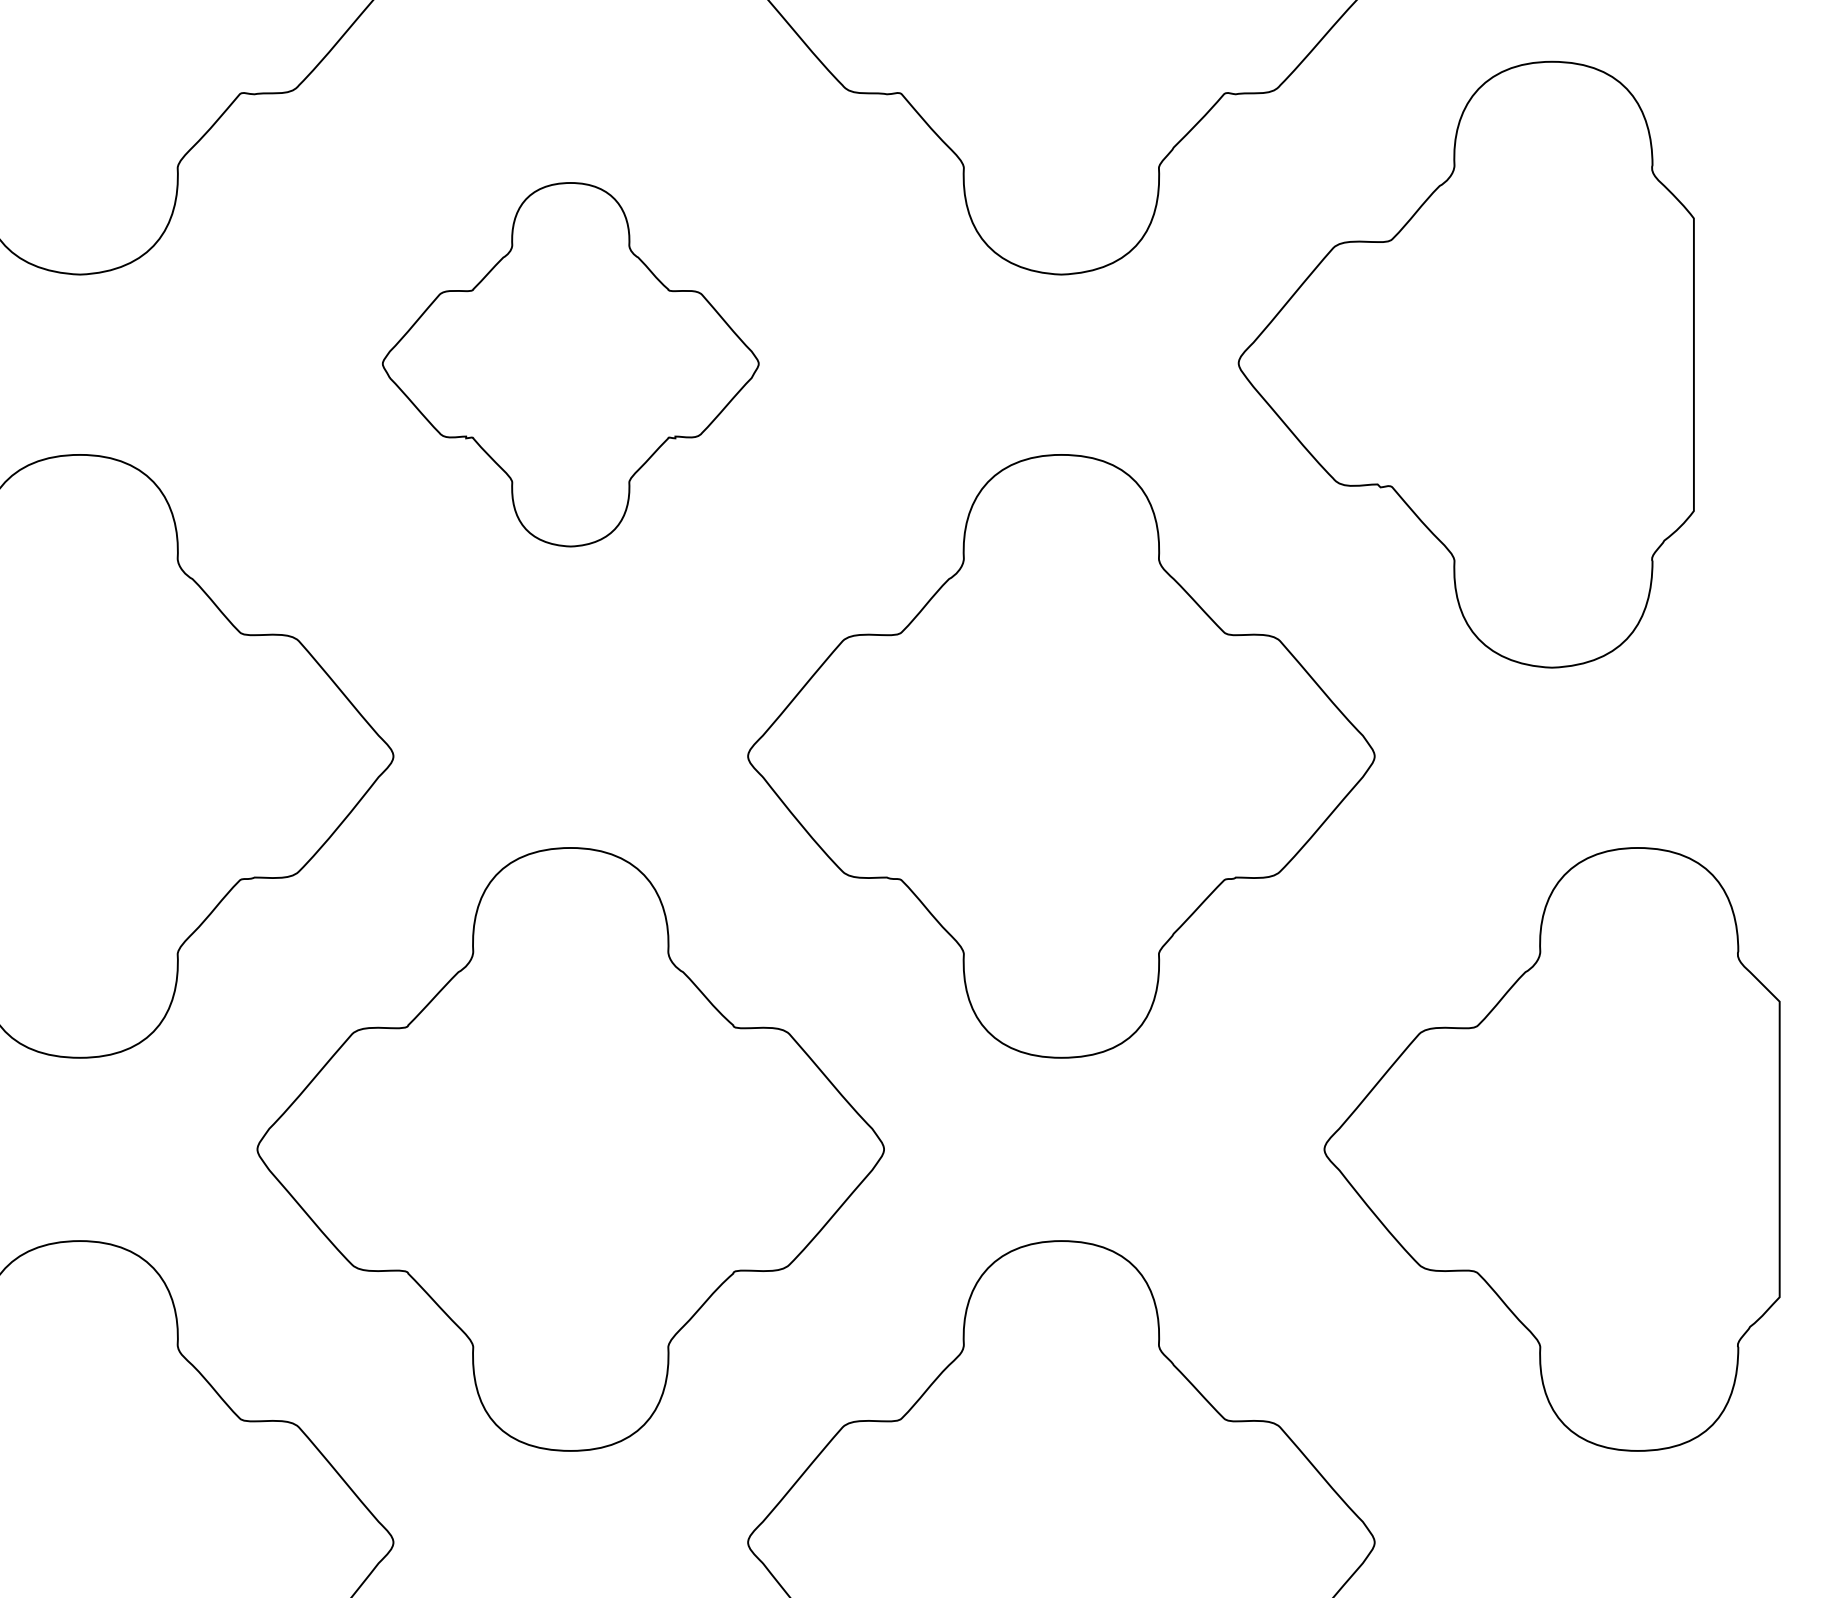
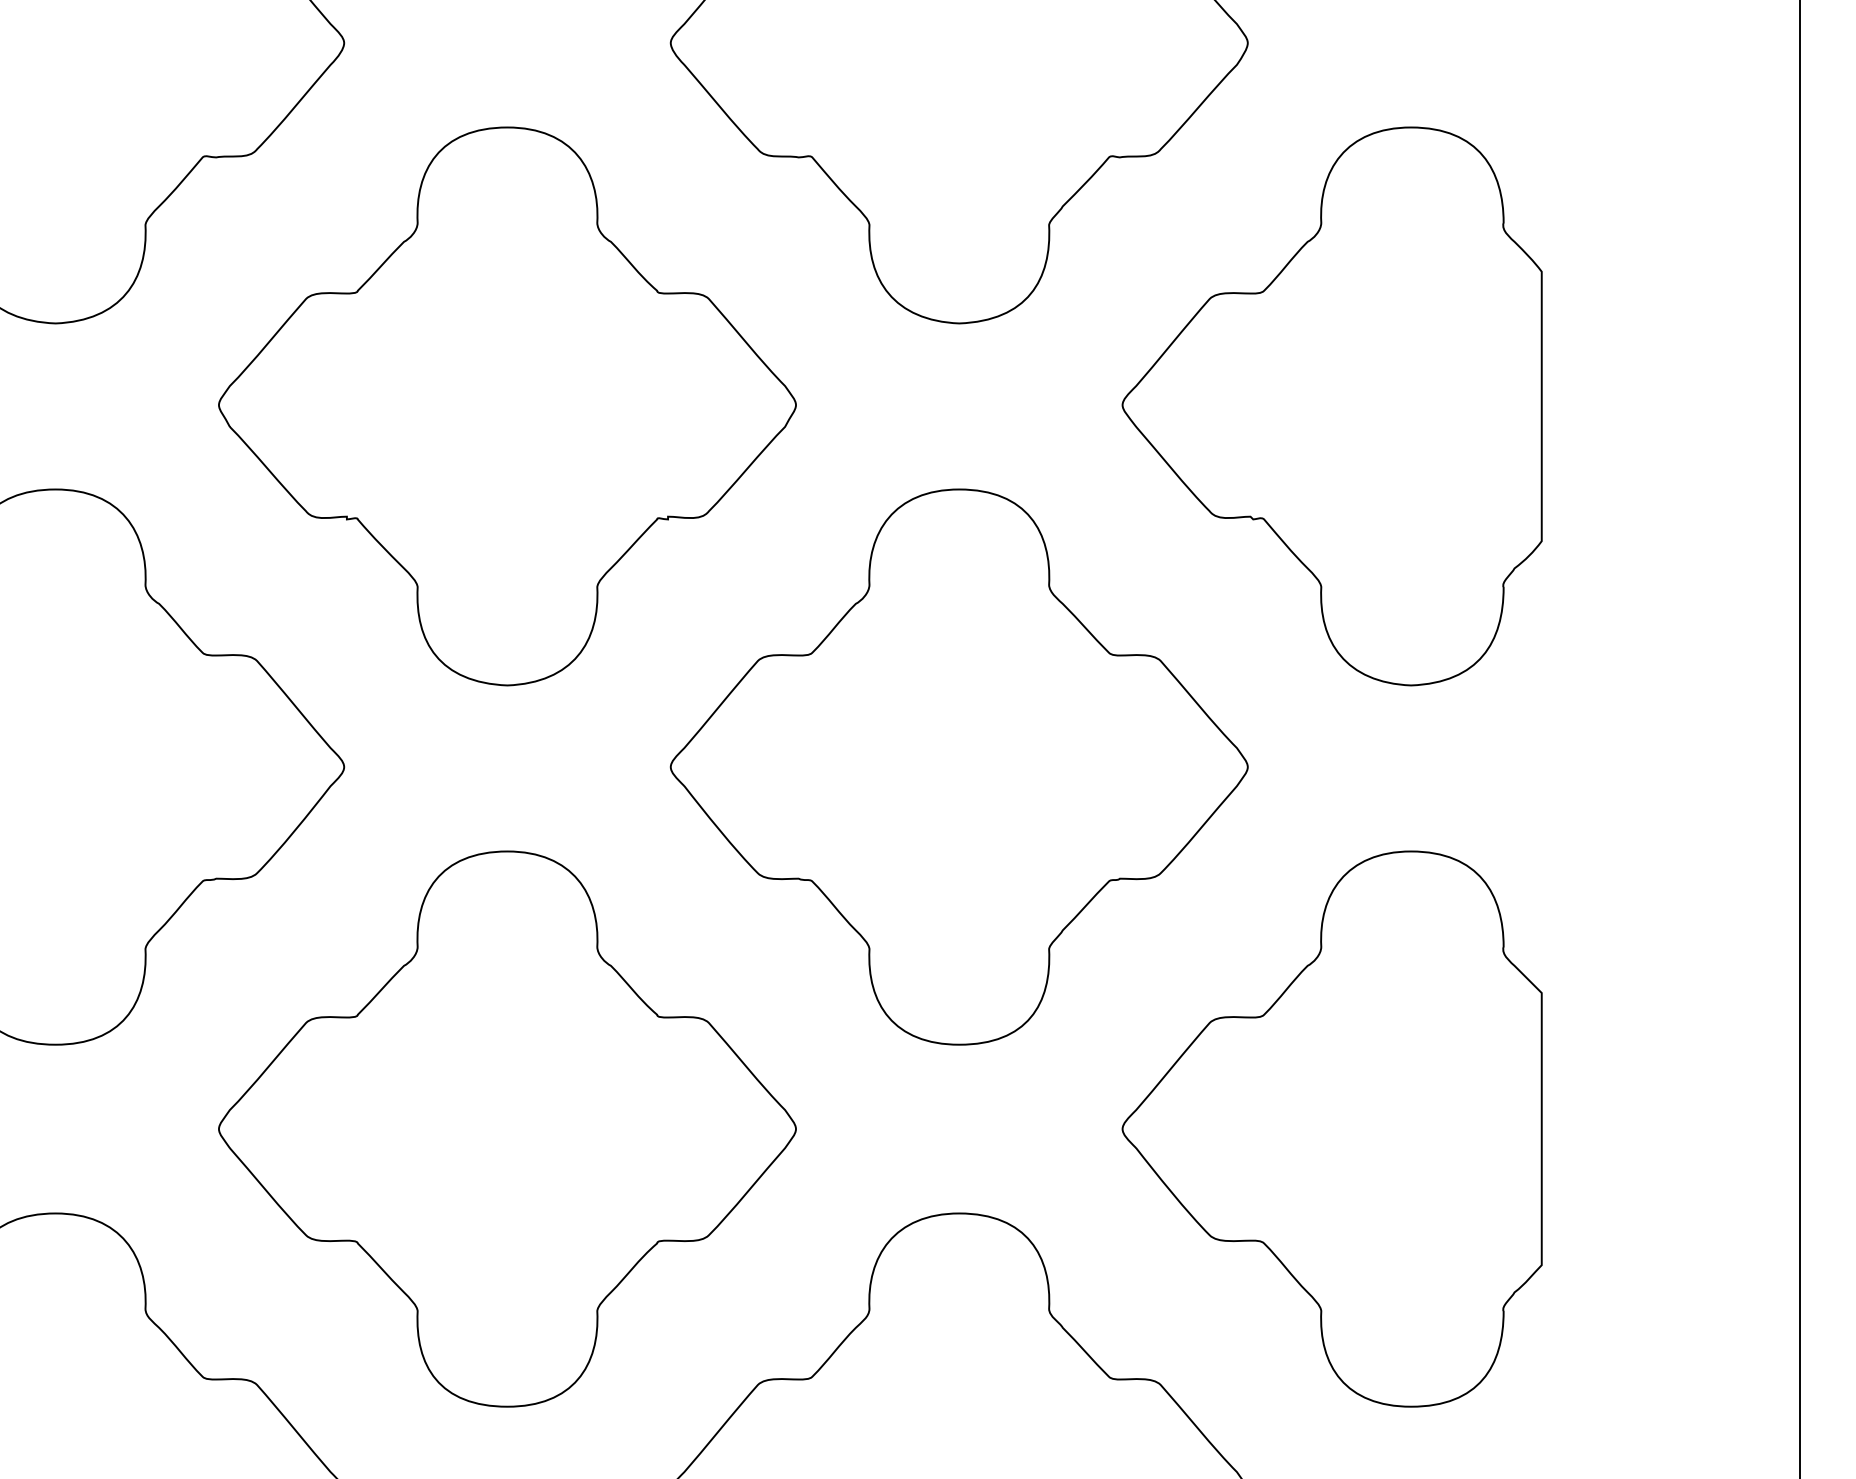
part: (570, 364) -> (507, 406), size x1.67
part: (1551, 1148) -> (1331, 1128), moved

